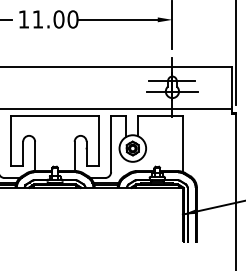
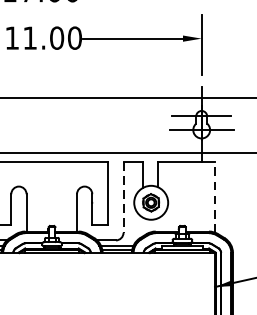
line: (111, 144) -> (123, 197), solid -> dashed
line: (182, 144) -> (214, 197), solid -> dashed

